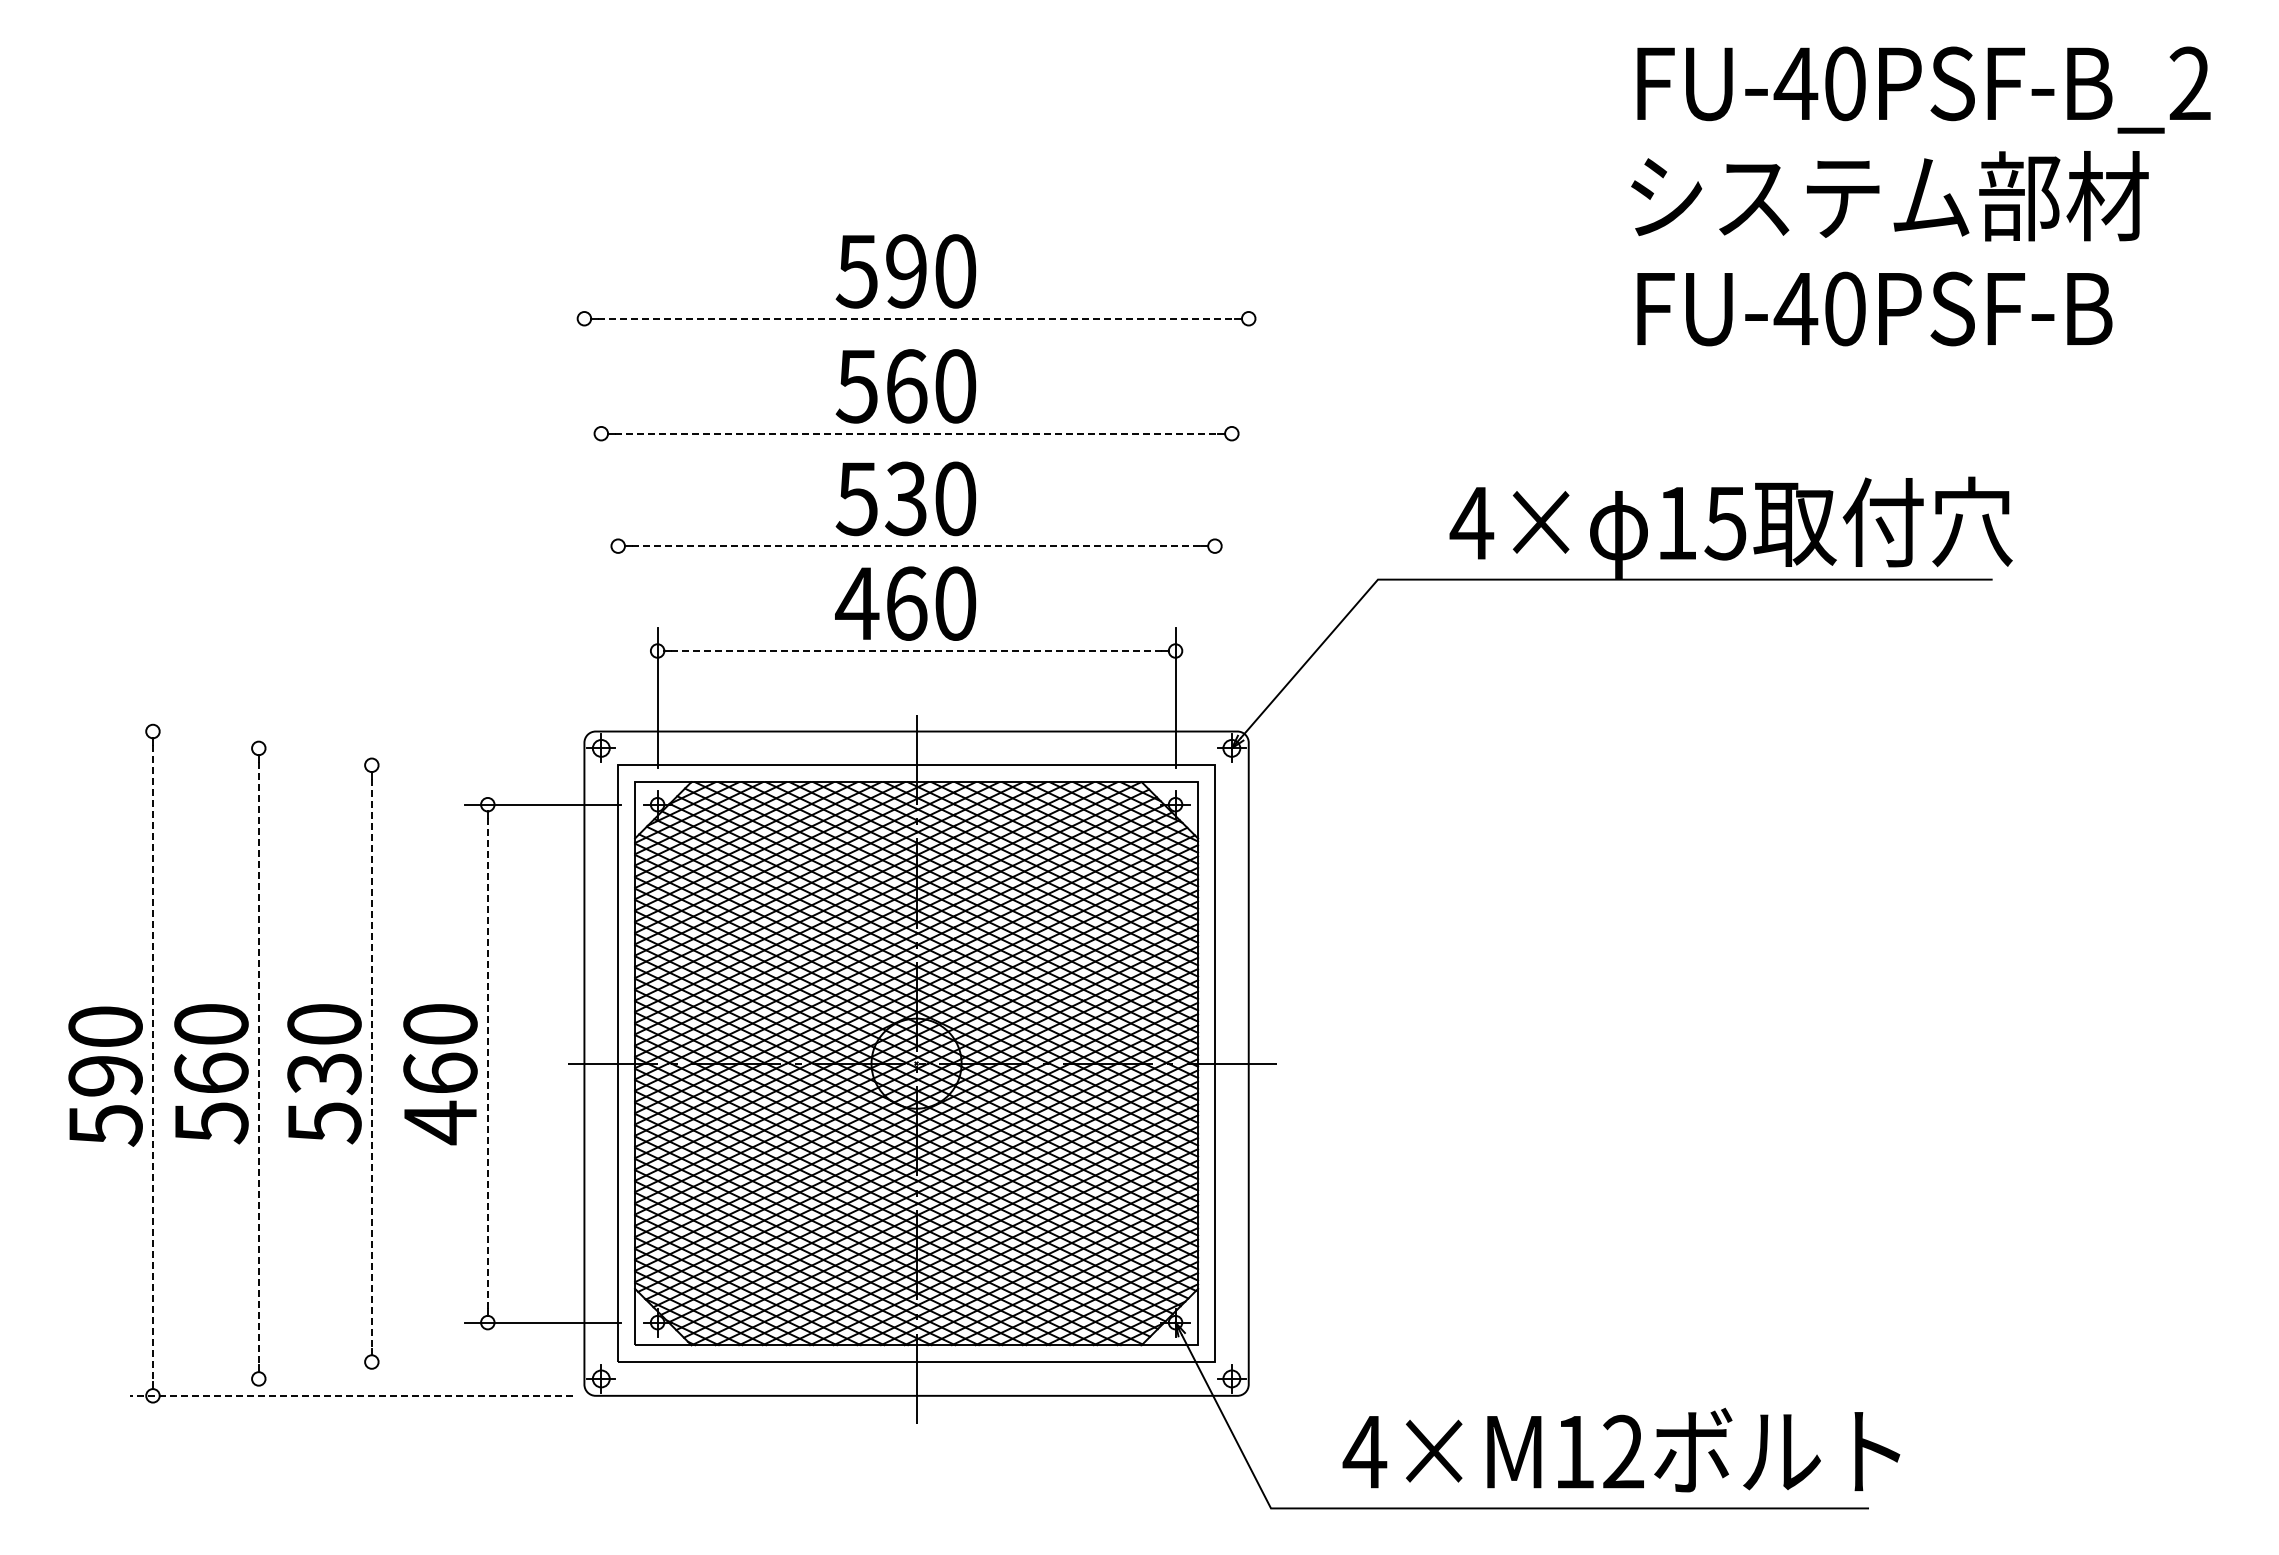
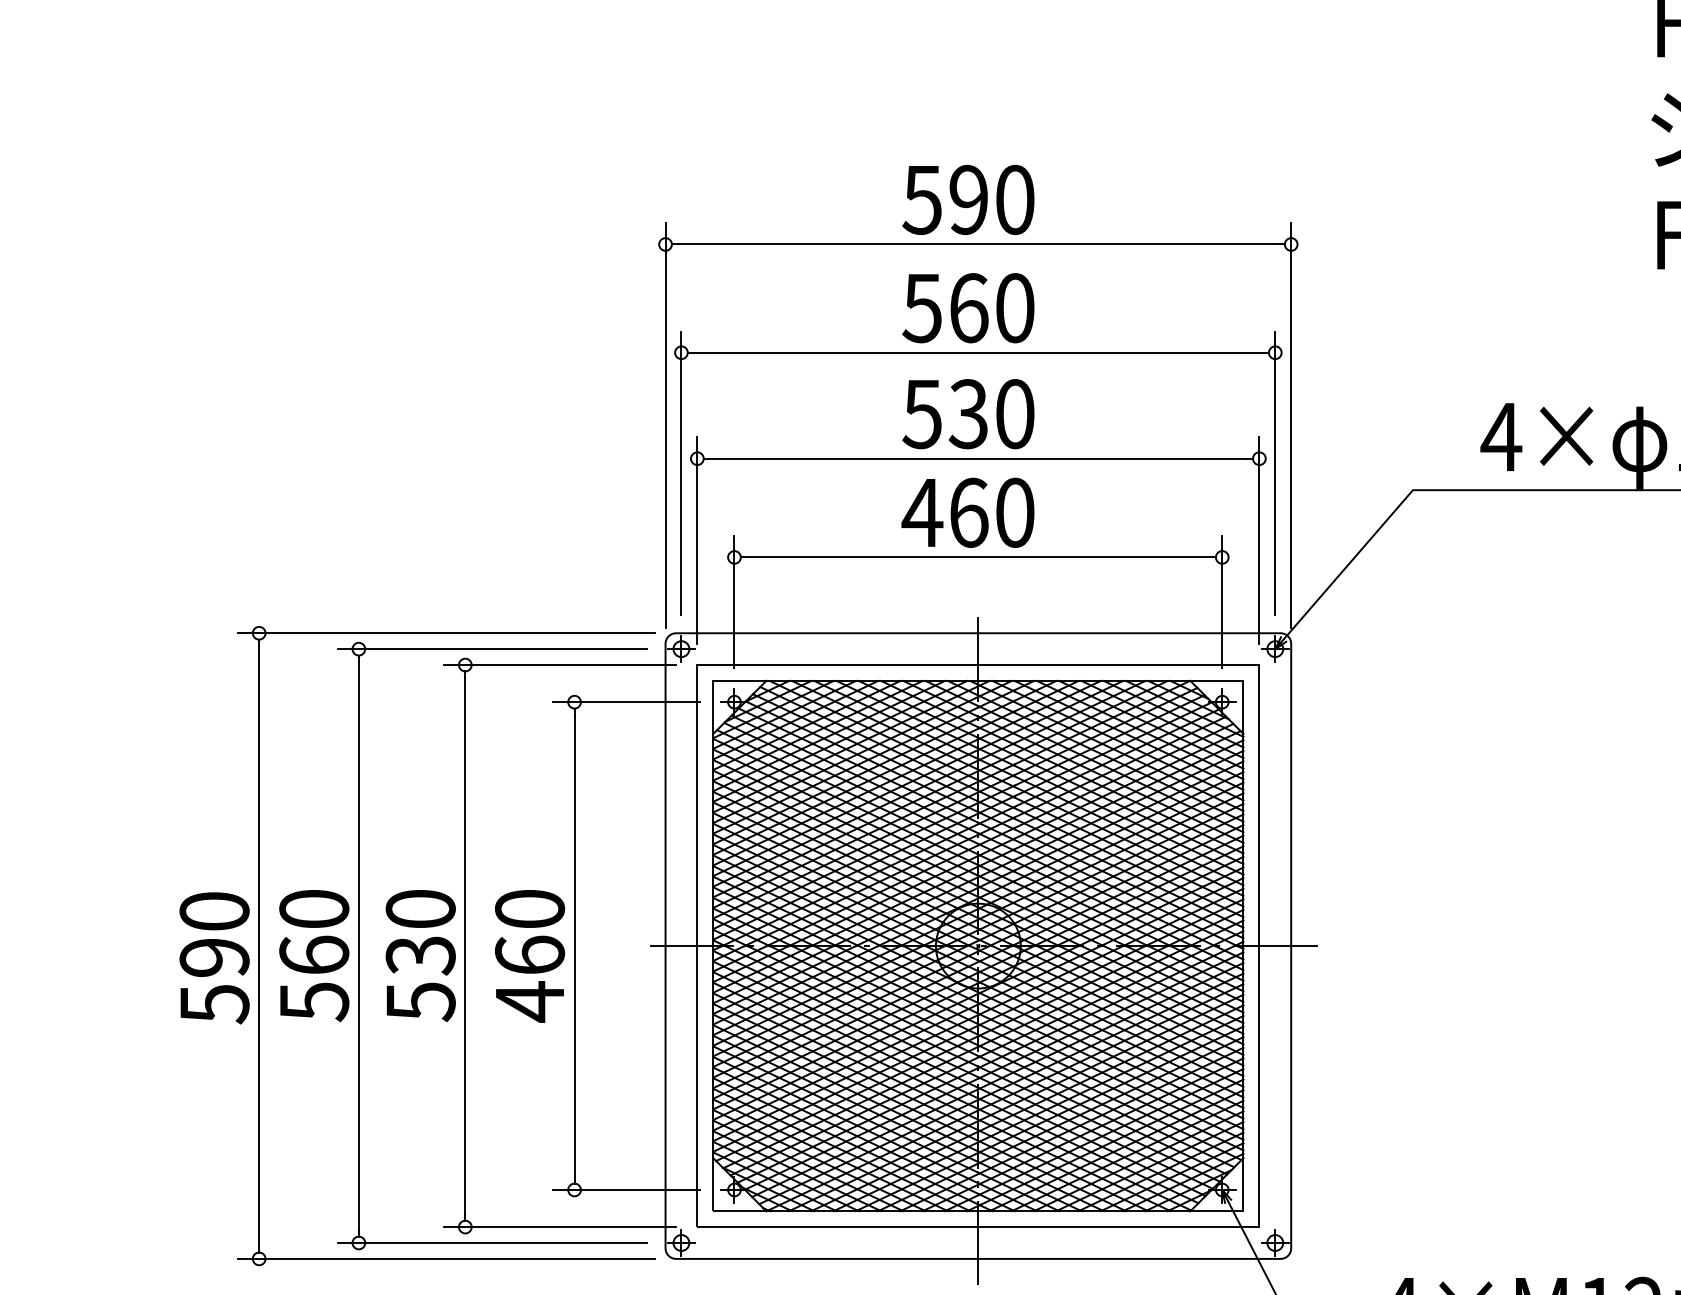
line: (916, 318) -> (978, 244), dashed -> solid
line: (916, 433) -> (978, 352), dashed -> solid
line: (584, 510) -> (665, 425), added
line: (1248, 510) -> (1290, 425), added
line: (916, 546) -> (978, 458), dashed -> solid
line: (601, 561) -> (681, 473), added
line: (1231, 561) -> (1274, 473), added
line: (618, 632) -> (697, 539), added
line: (1214, 632) -> (1258, 539), added
line: (917, 651) -> (979, 557), dashed -> solid
line: (351, 731) -> (446, 633), added
line: (400, 748) -> (492, 649), added
line: (472, 765) -> (560, 665), added
line: (152, 1063) -> (258, 945), dashed -> solid
line: (258, 1063) -> (358, 945), dashed -> solid
line: (371, 1063) -> (465, 945), dashed -> solid
line: (487, 1064) -> (574, 946), dashed -> solid
line: (472, 1362) -> (560, 1227), added
line: (400, 1378) -> (492, 1242), added
line: (351, 1395) -> (446, 1258), dashed -> solid

